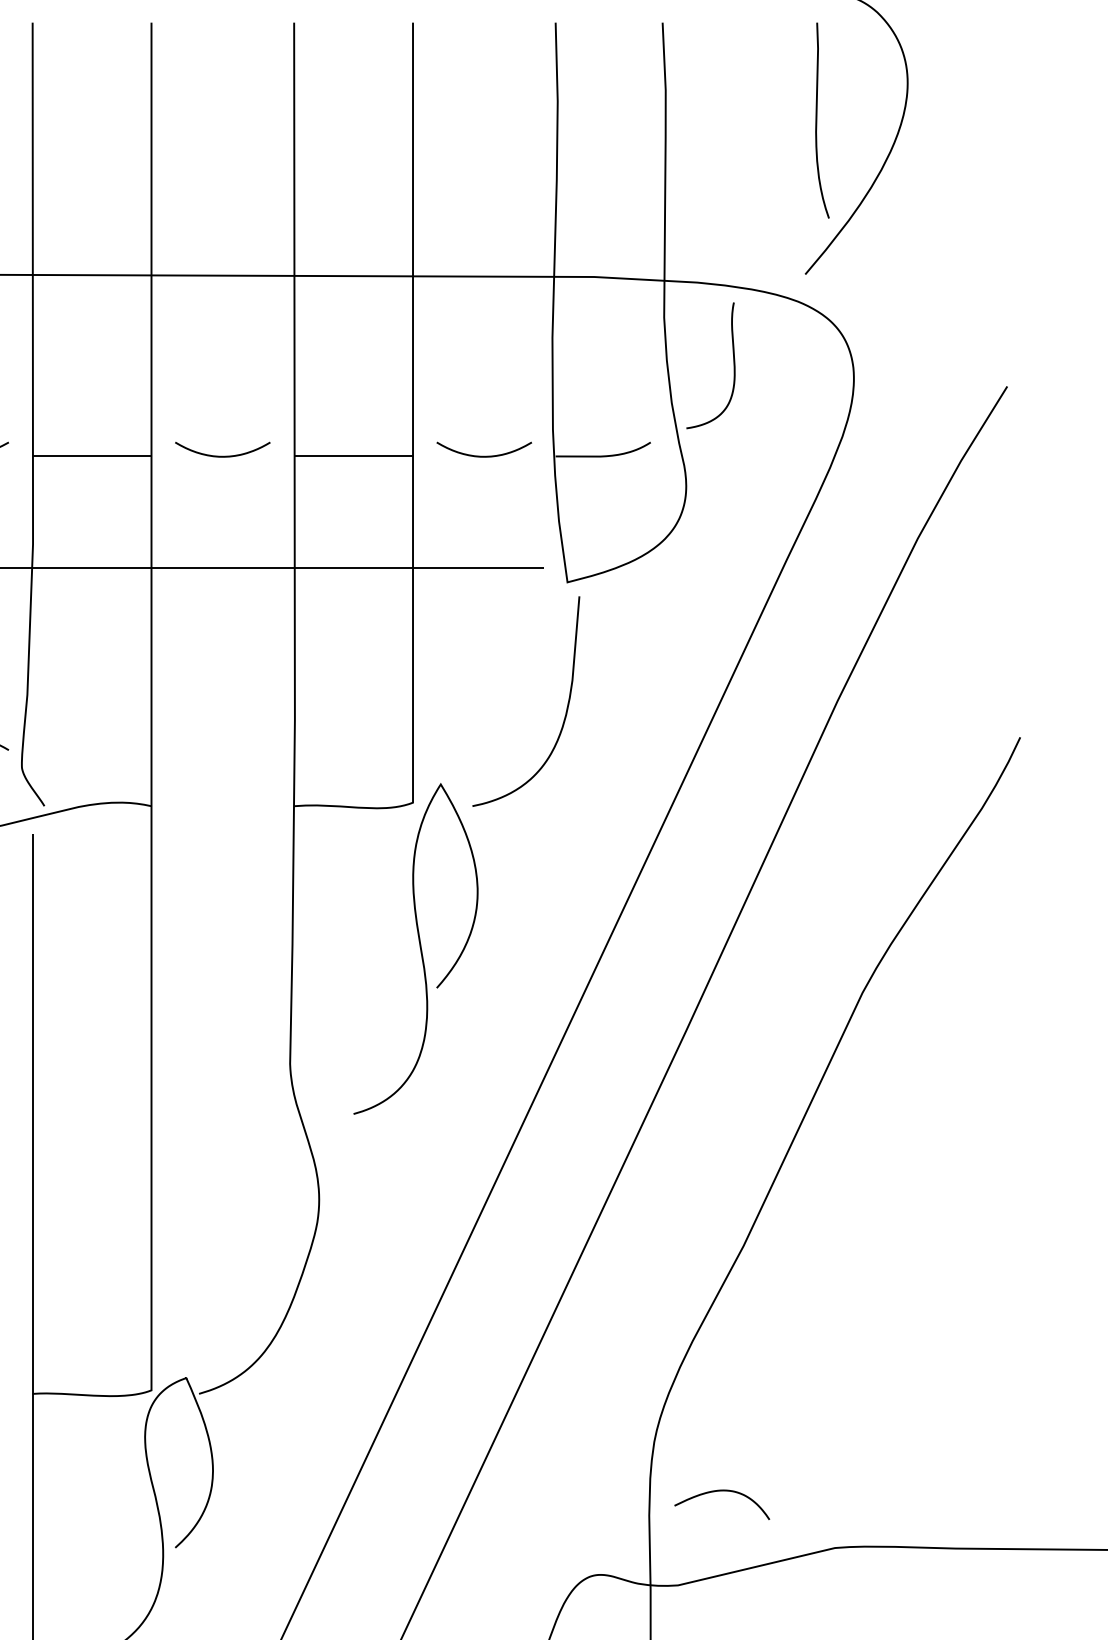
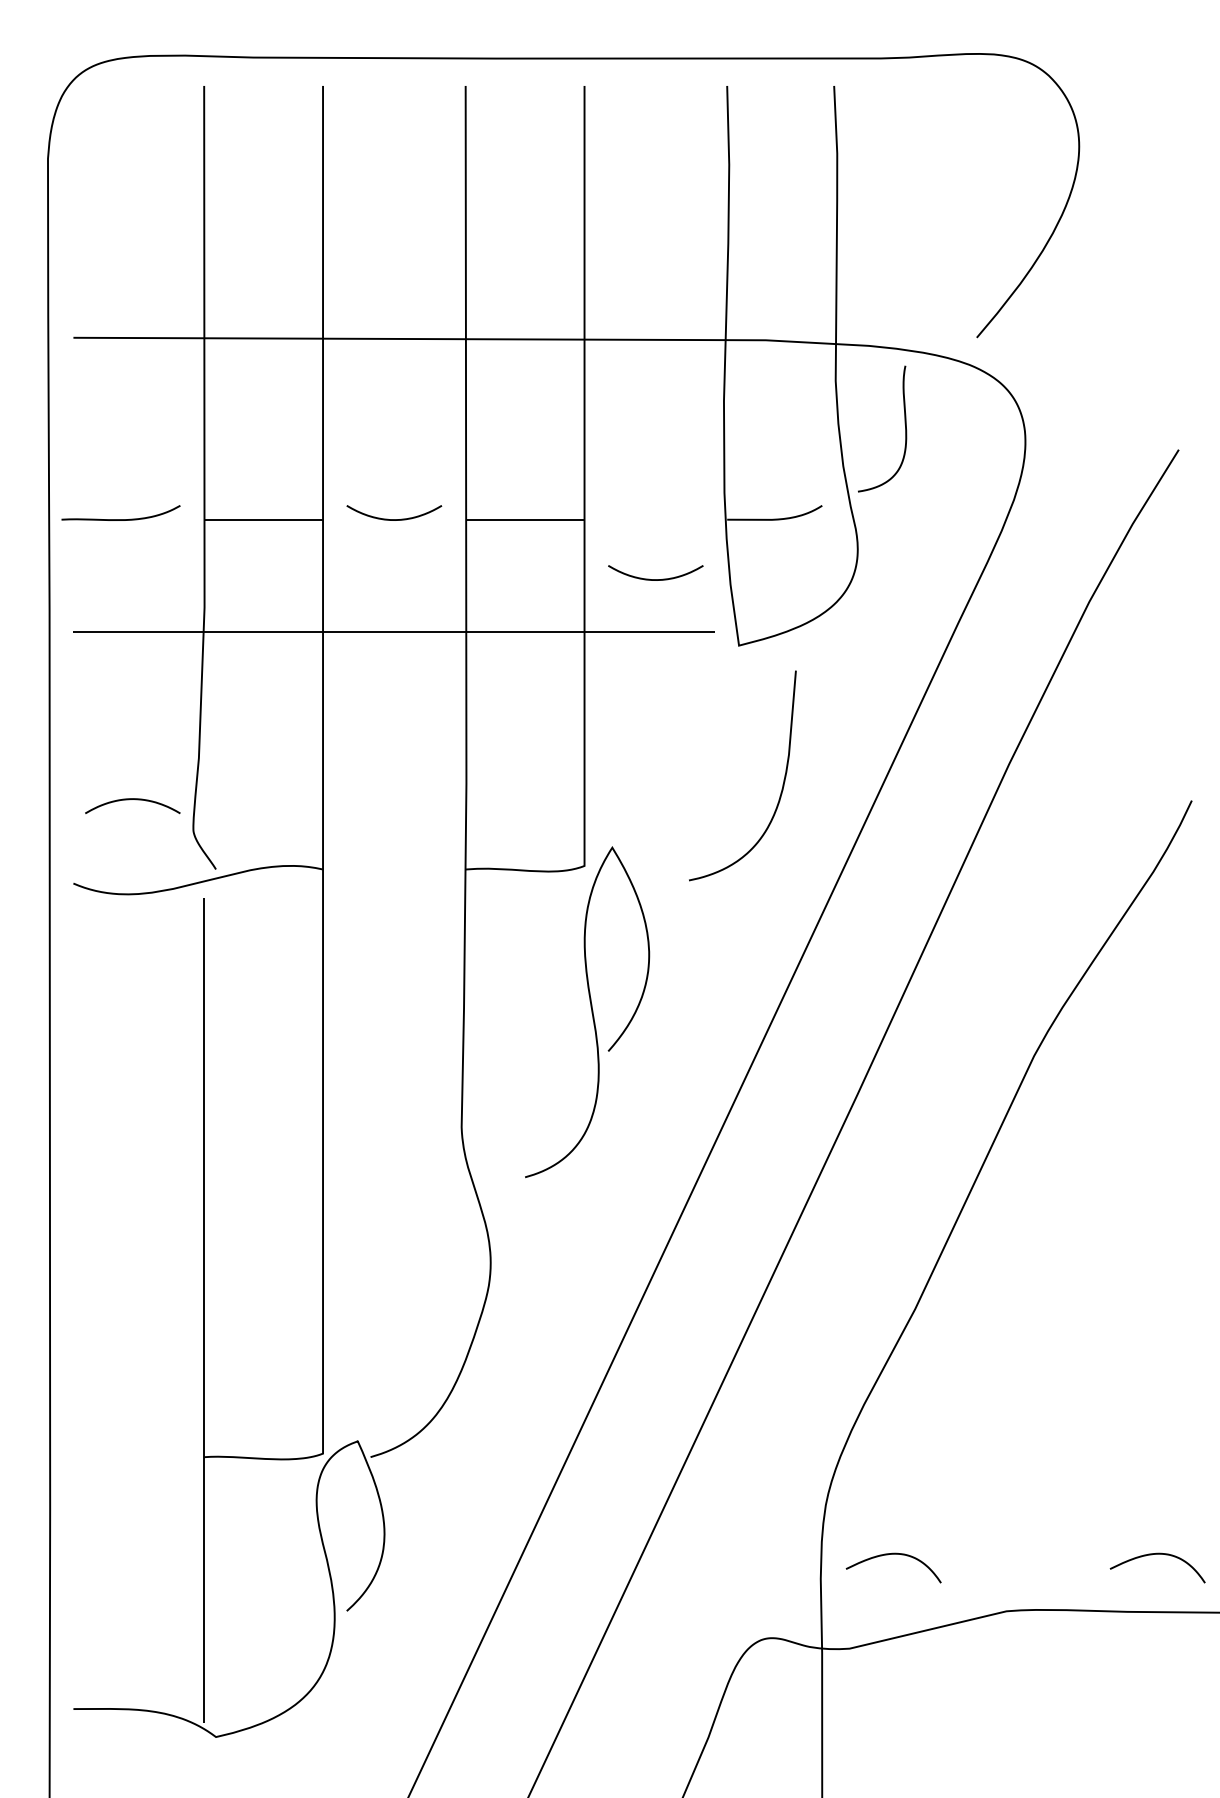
curve: (816, 120) -> (988, 183), removed
curve: (483, 456) -> (655, 579), moved
curve: (565, 710) -> (782, 784), moved
curve: (985, 1491) -> (1157, 1554), added

